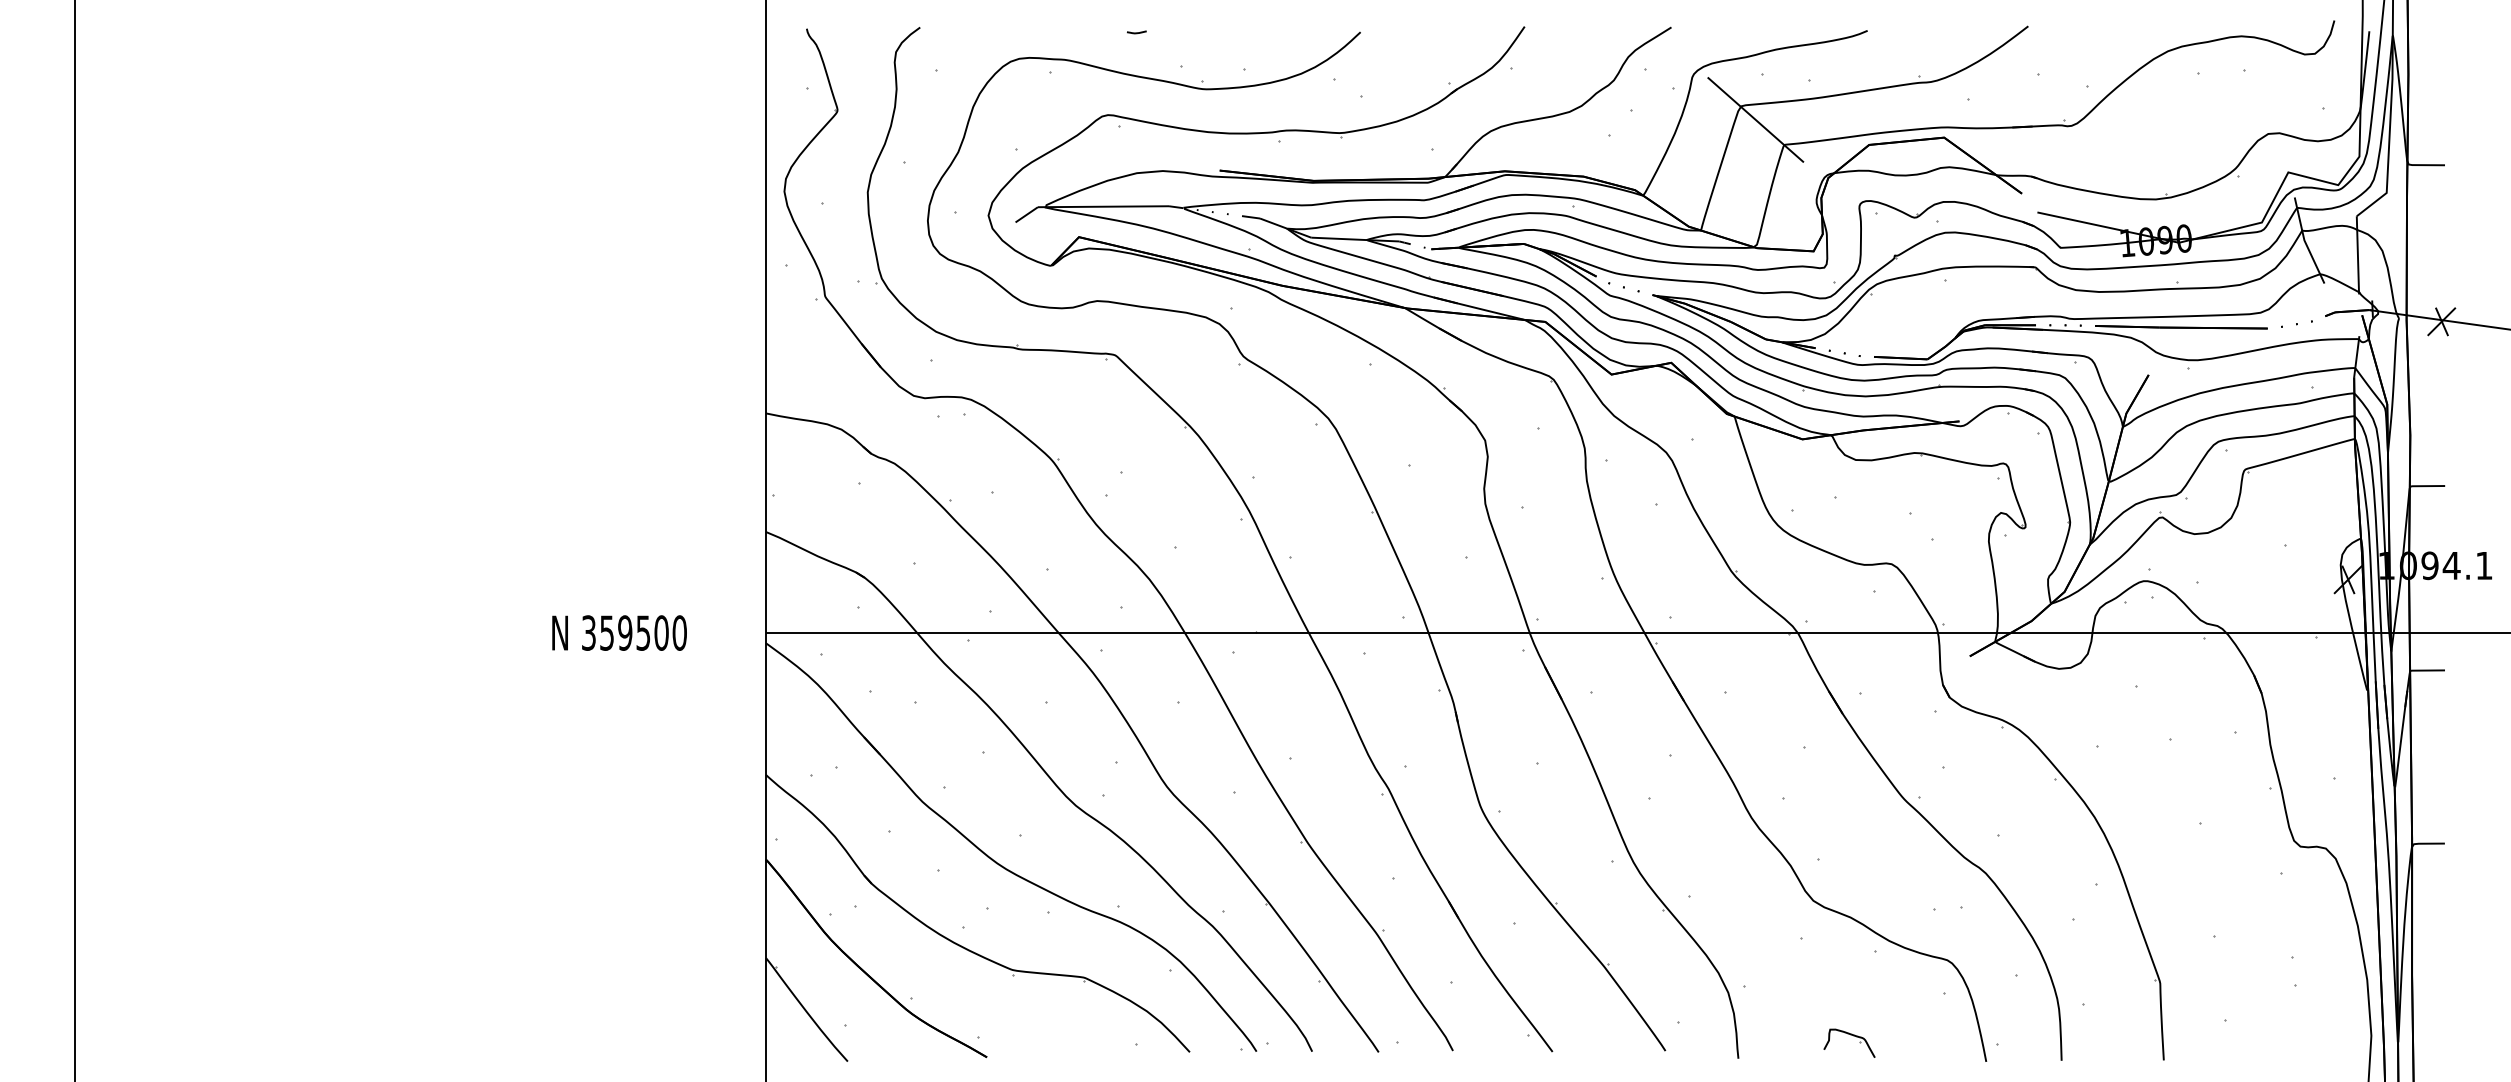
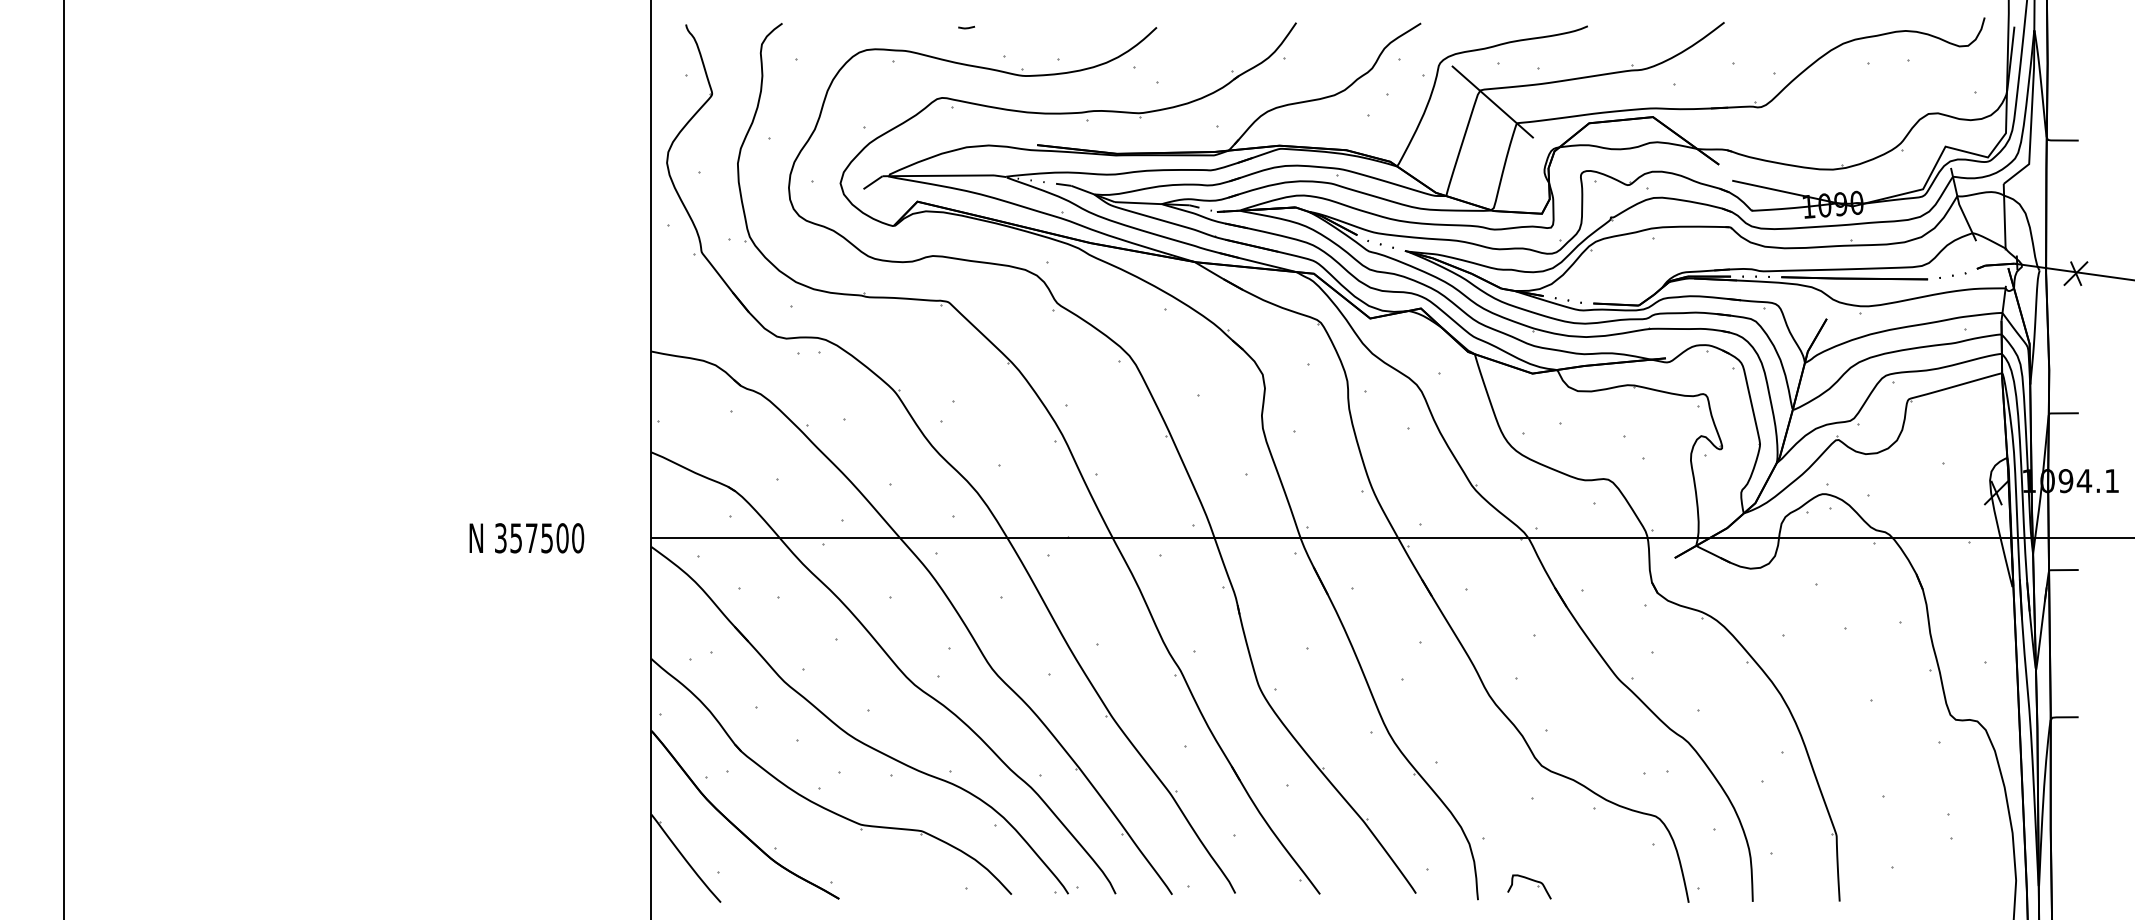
text: (625, 633) -> (531, 538), 359500 -> 357500
part: (1850, 1035) -> (1530, 880), moved

